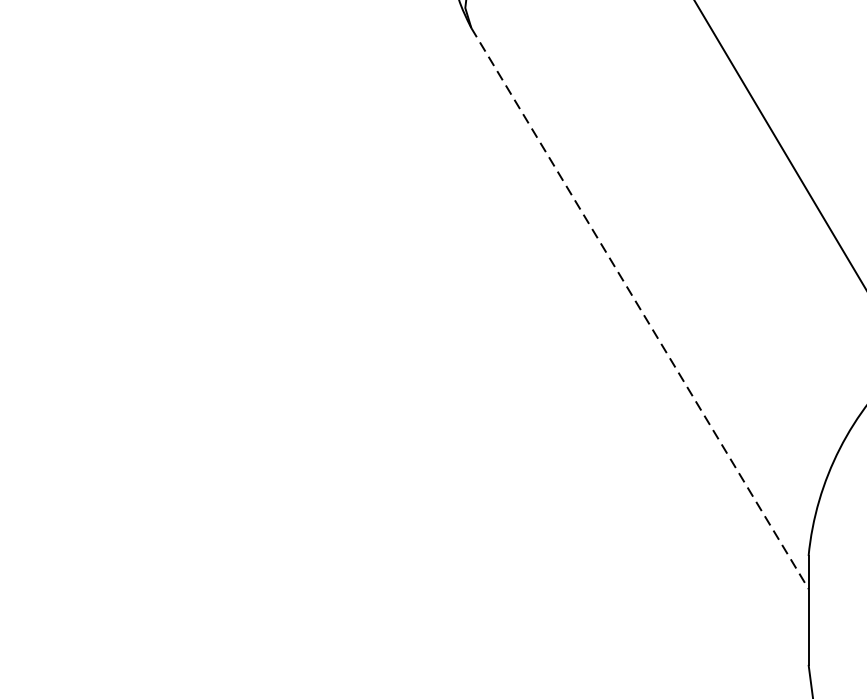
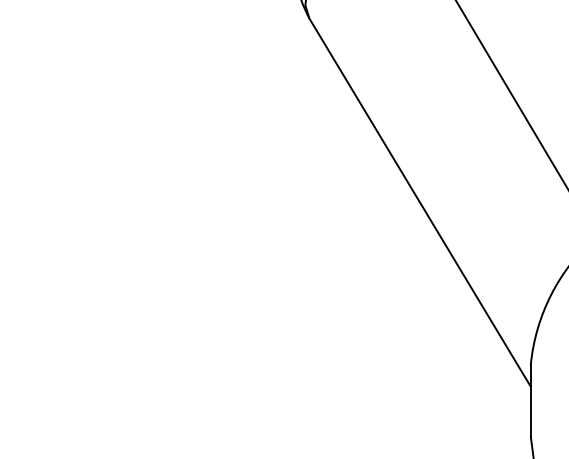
line: (640, 308) -> (420, 202), dashed -> solid

